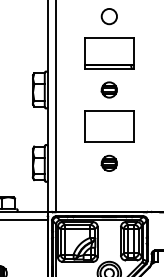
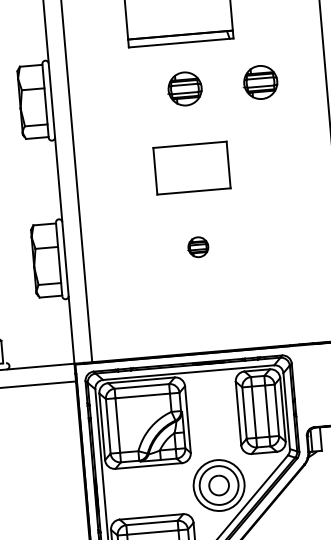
part: (143, 89) -> (258, 81), added
part: (109, 126) -> (192, 167), size x0.7
part: (108, 162) -> (196, 245), size x0.6

